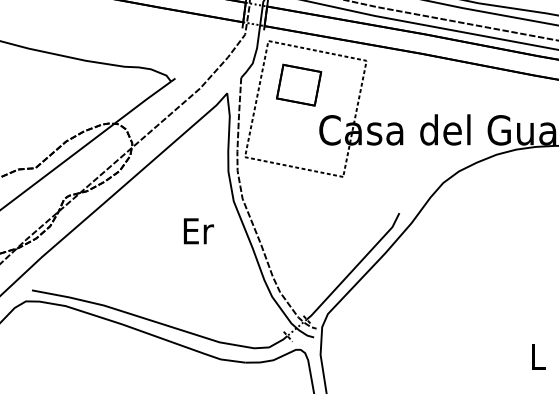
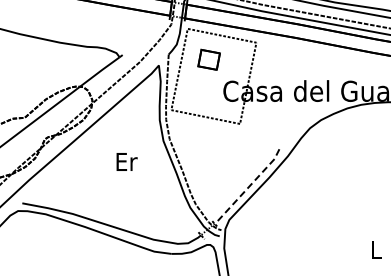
part: (298, 84) -> (208, 59), size x0.7
text: (198, 230) -> (126, 161), moved
line: (355, 267) -> (248, 187), solid -> dashed

